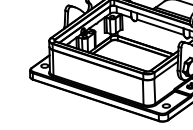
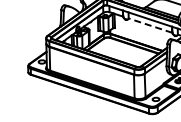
line: (160, 27) -> (150, 25), solid -> dashed

